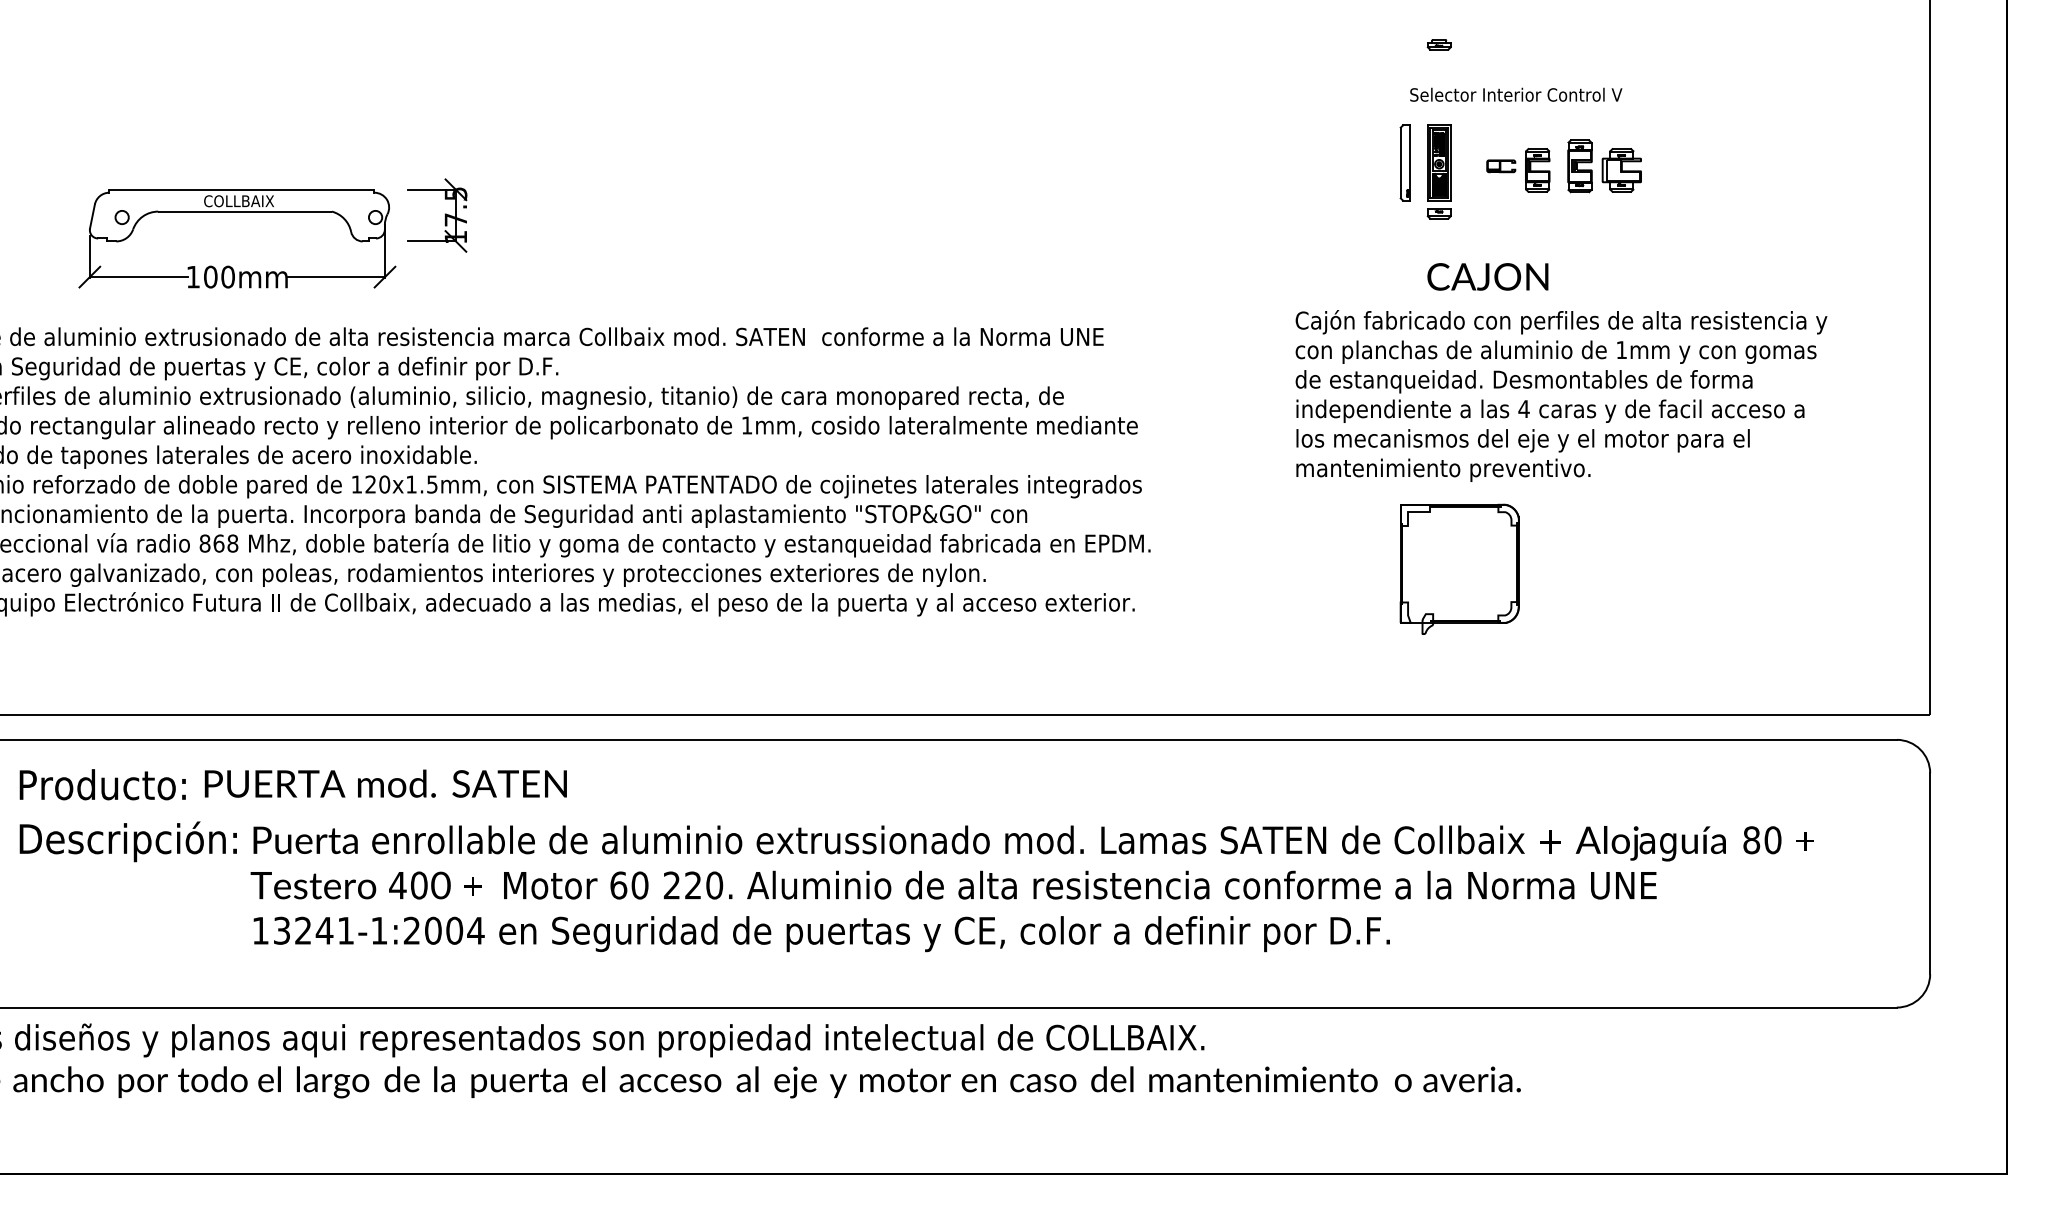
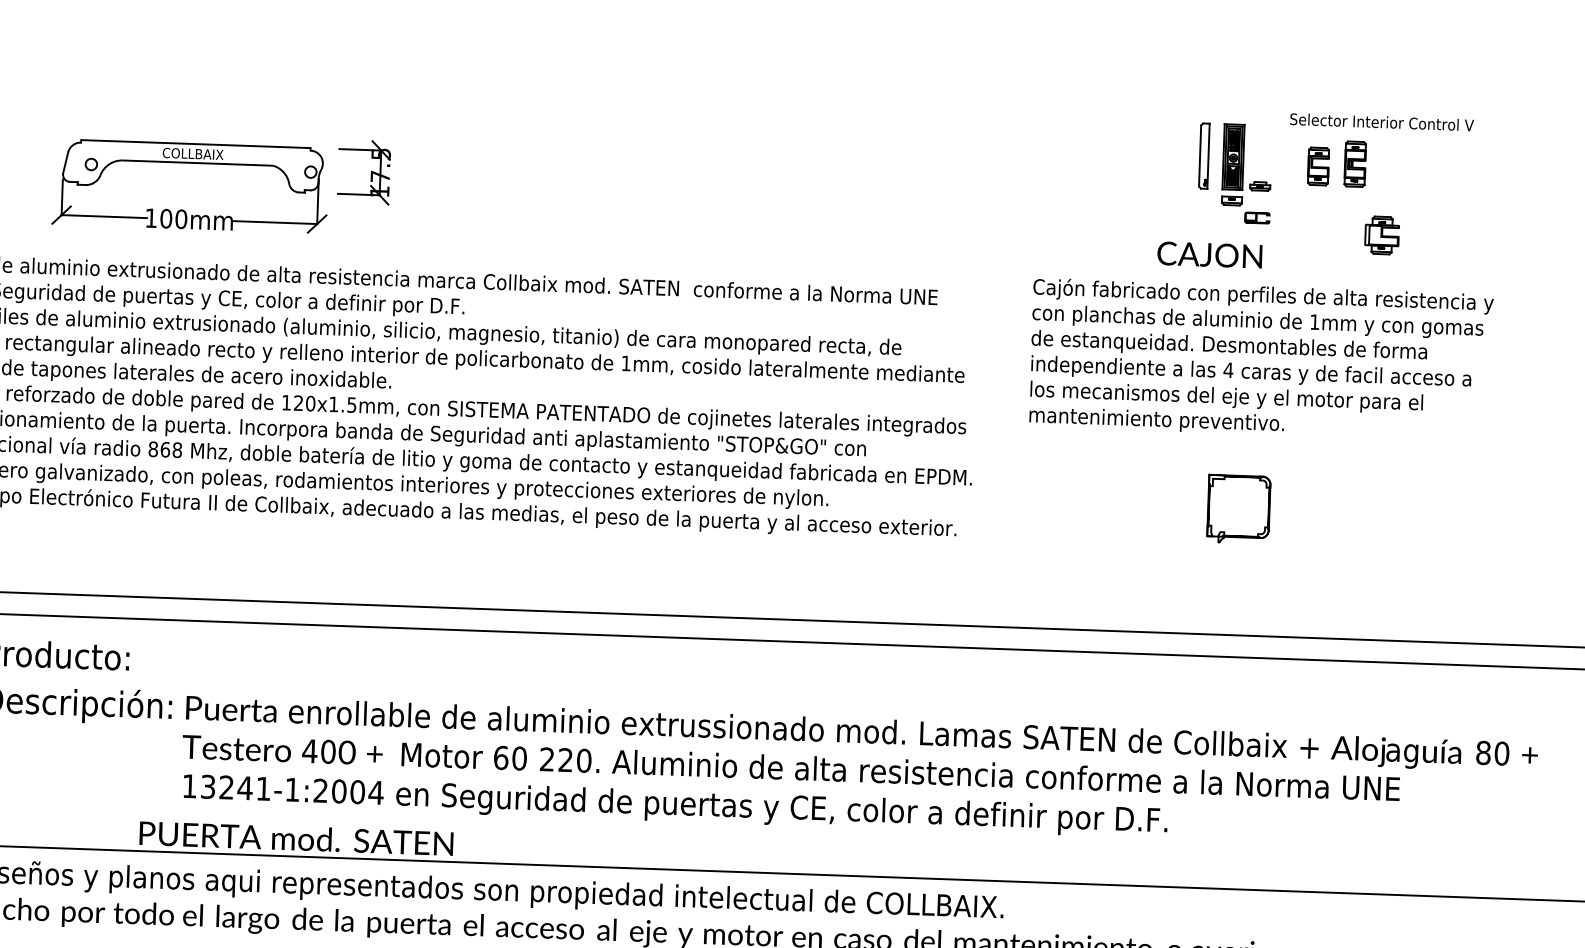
part: (1438, 44) -> (1259, 186), moved
text: (1516, 94) -> (1382, 121), moved
part: (1501, 166) -> (1257, 218), moved
part: (1621, 170) -> (1381, 235), moved
text: (1487, 276) -> (1209, 254), moved
text: (1561, 395) -> (1261, 359), moved
part: (1459, 568) -> (1238, 508), size x0.6
text: (385, 783) -> (296, 838), moved

